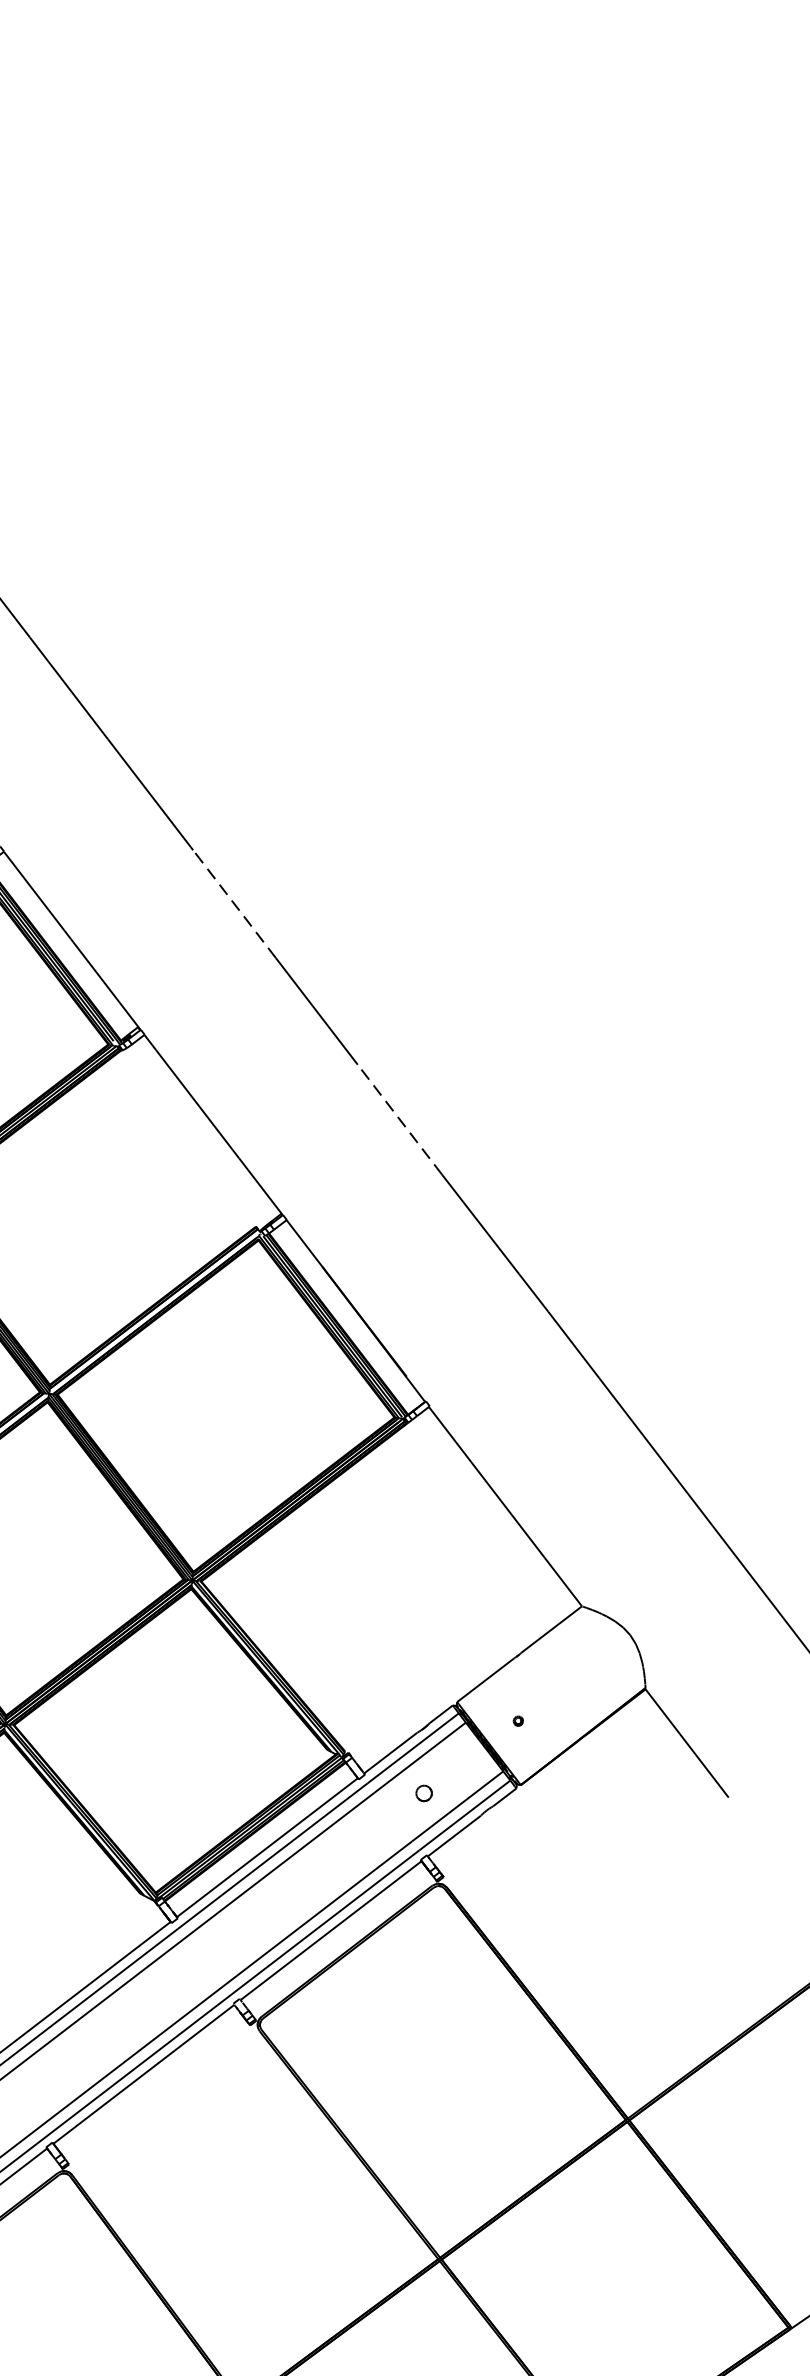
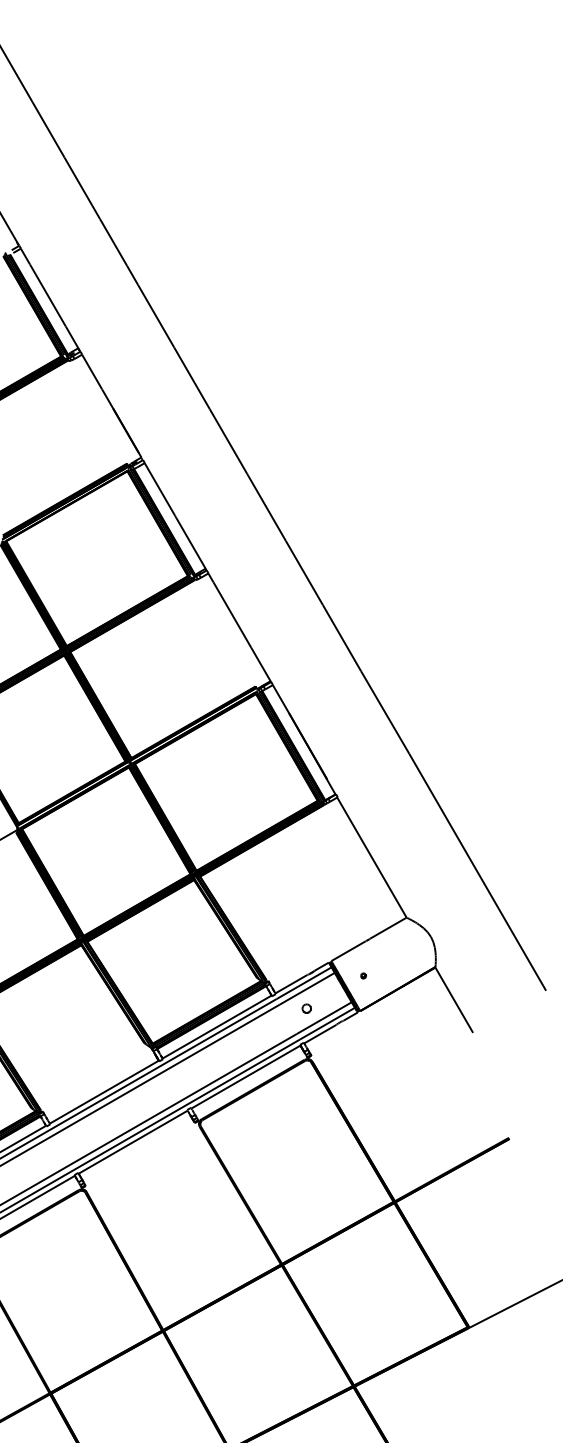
line: (233, 902) -> (266, 507), dashed -> solid
line: (398, 1118) -> (341, 637), dashed -> solid

